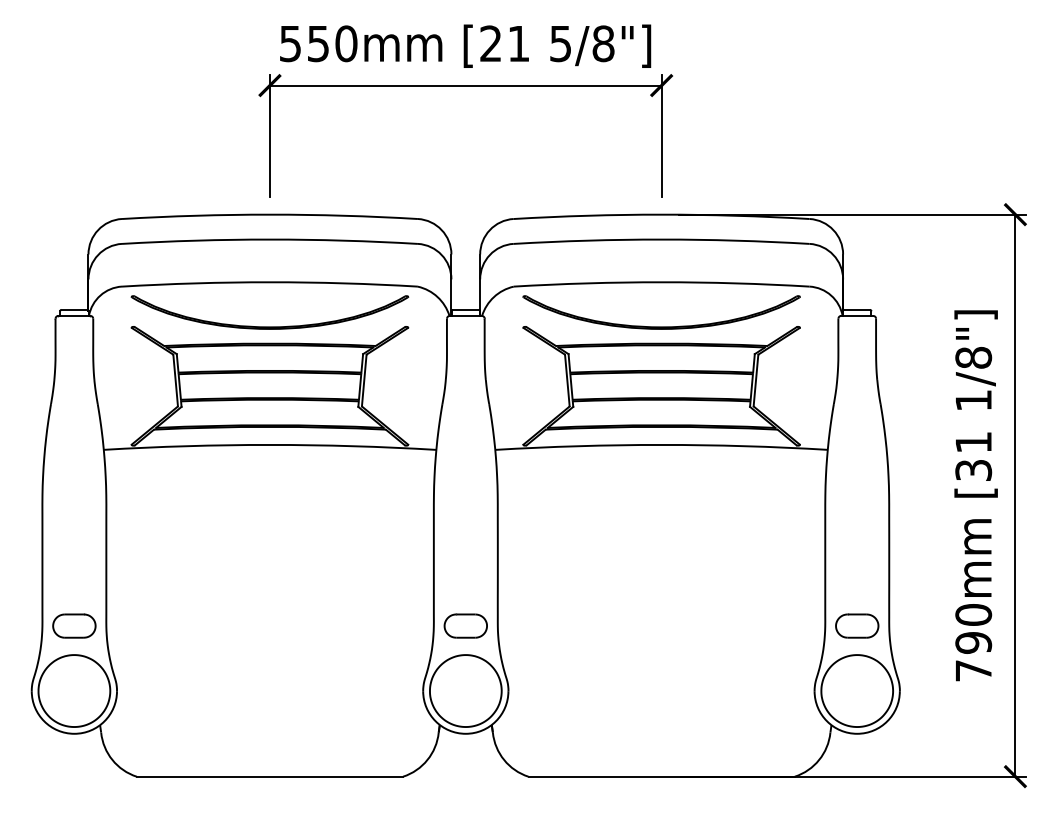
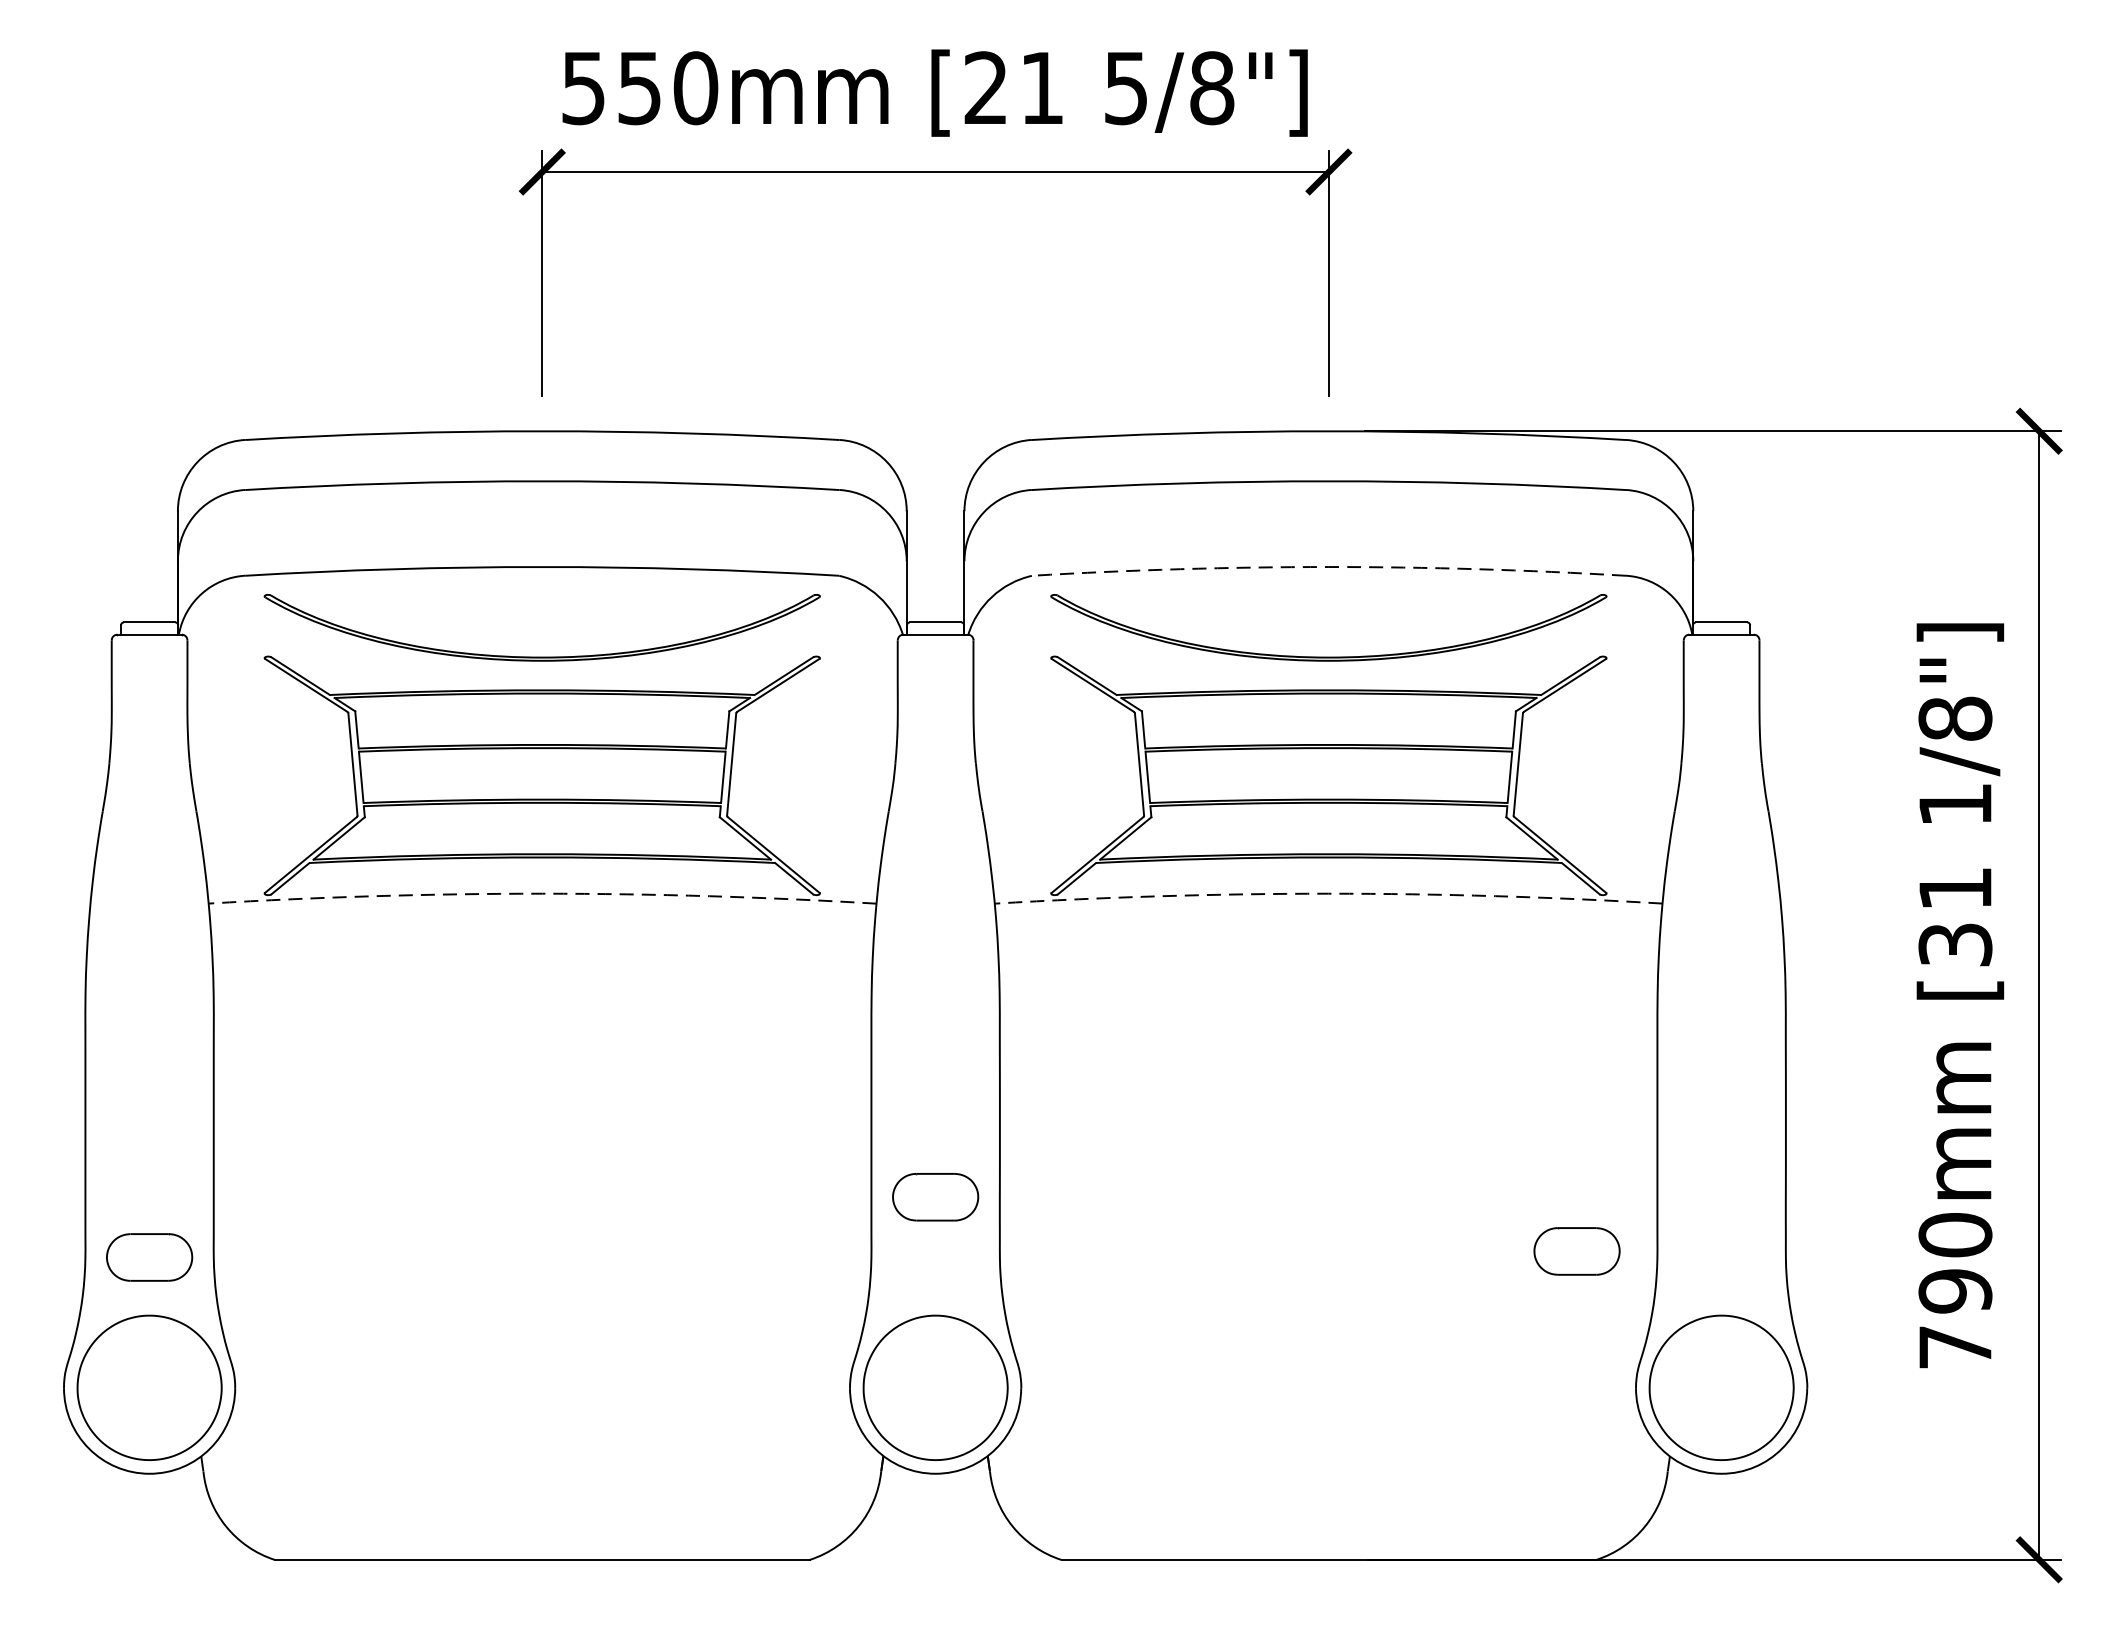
arc: (661, 282) -> (1328, 567), solid -> dashed
arc: (270, 444) -> (543, 892), solid -> dashed
arc: (661, 444) -> (1328, 892), solid -> dashed
part: (465, 625) -> (934, 1196), moved
part: (857, 625) -> (1577, 1250), moved

